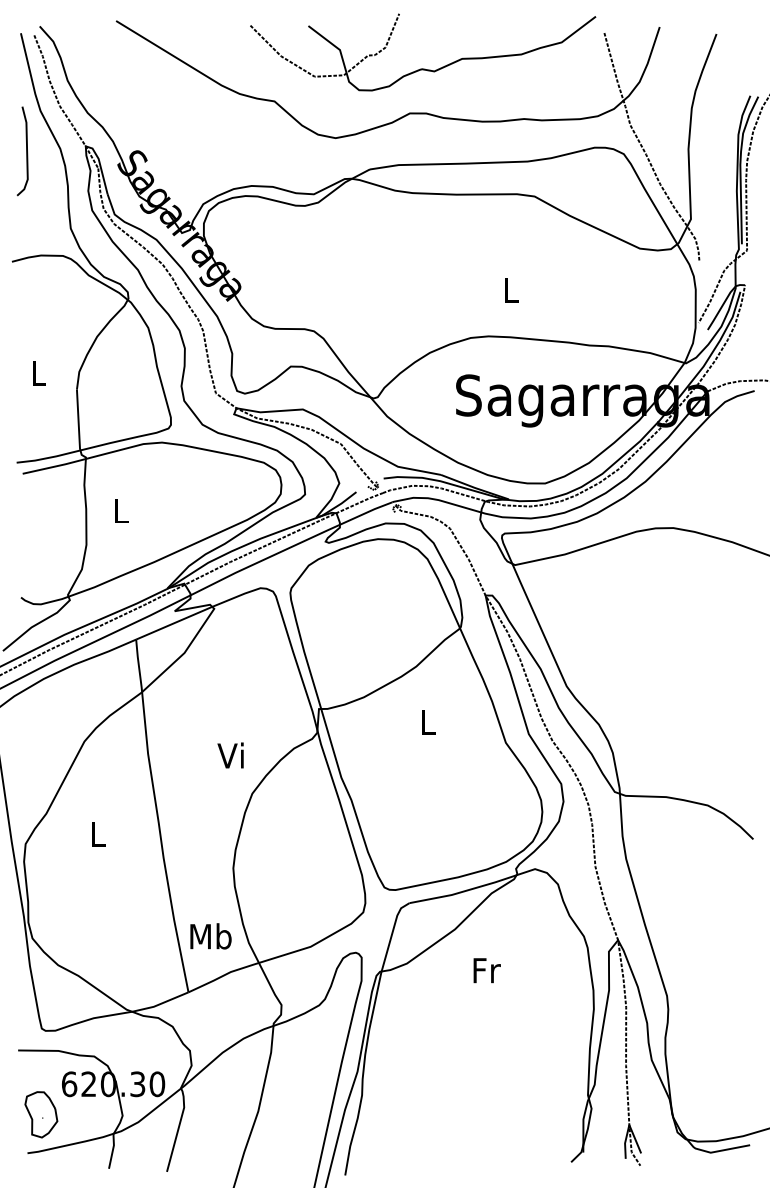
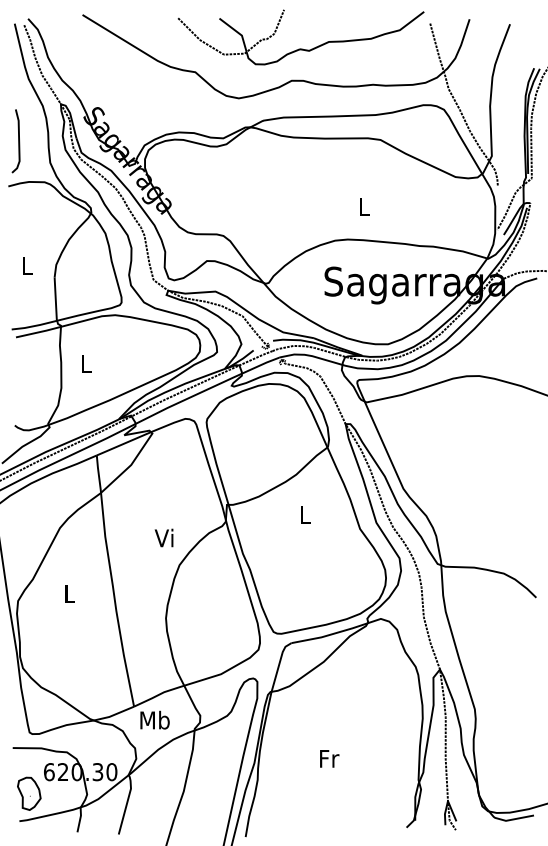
line: (26, 151) -> (18, 141), moved
text: (210, 936) -> (154, 720), moved
text: (486, 970) -> (329, 758), moved

